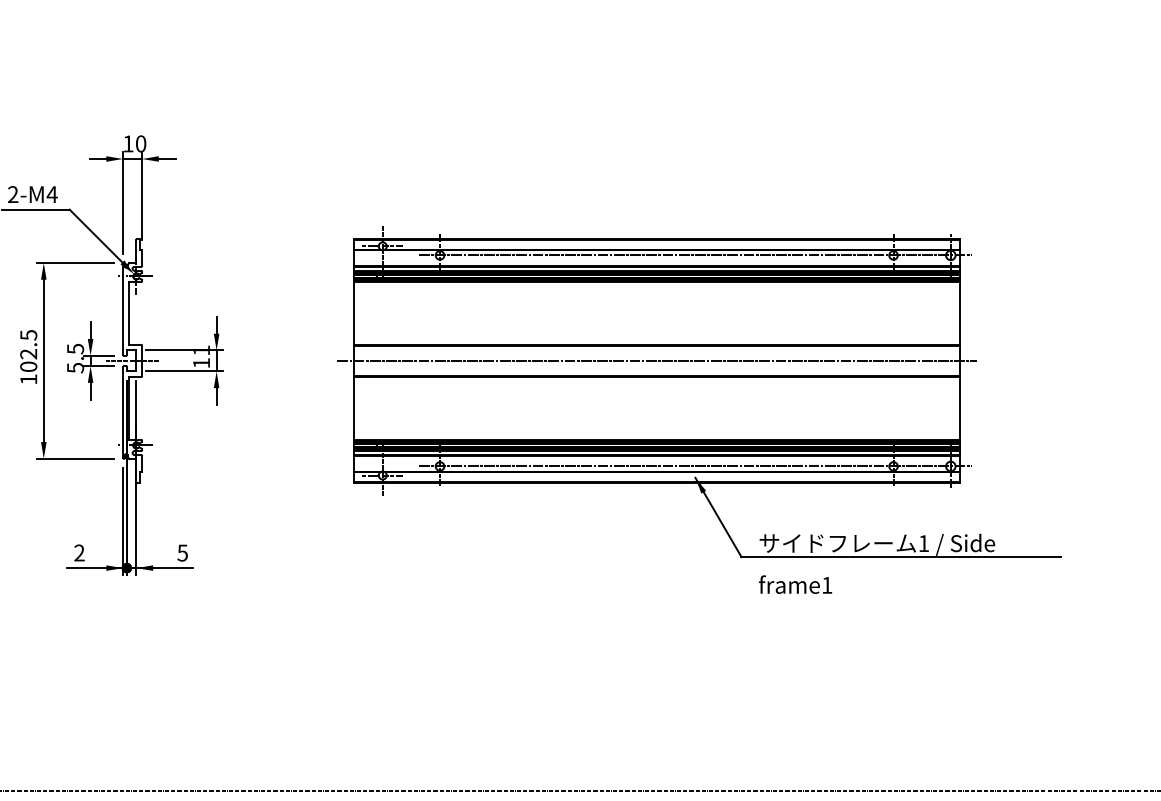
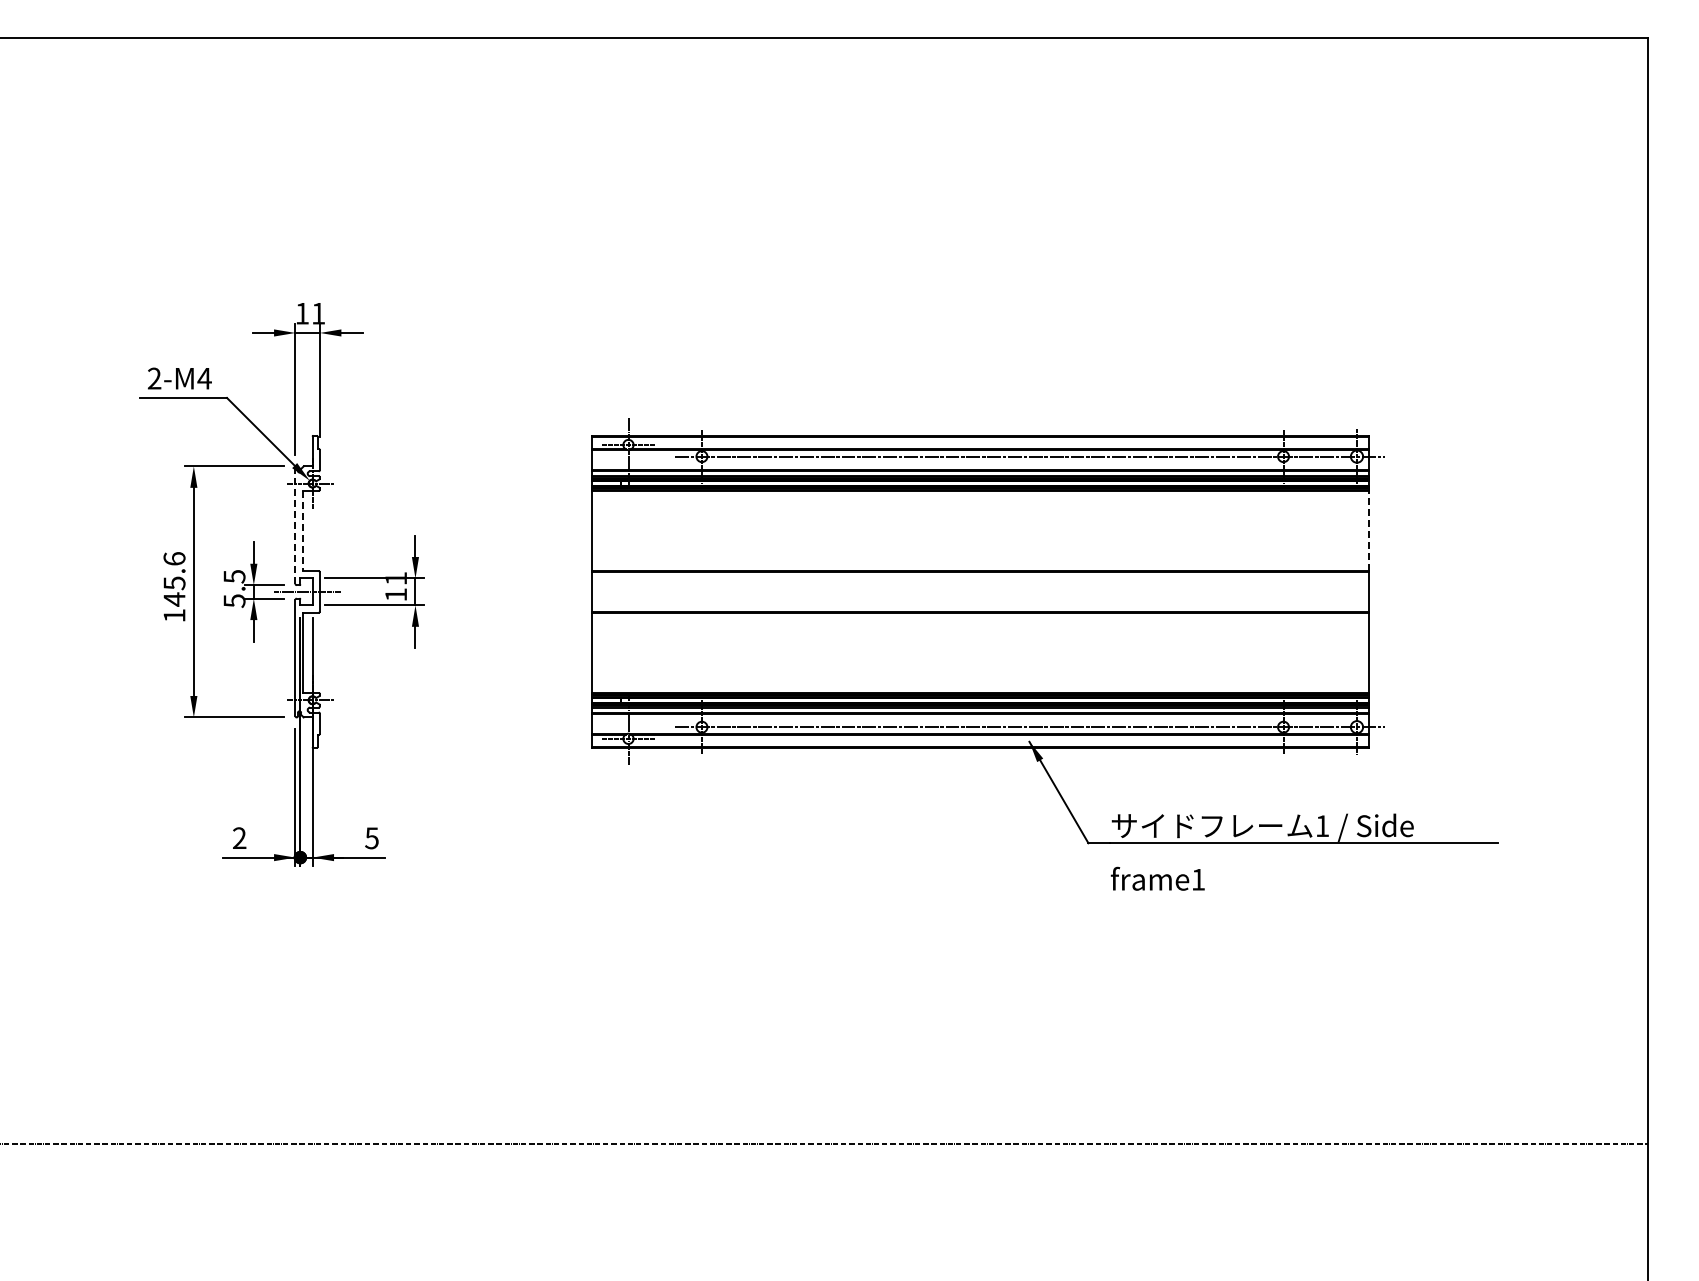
text: (141, 143) -> (318, 313), 10 -> 11
line: (123, 309) -> (295, 525), solid -> dashed
line: (128, 313) -> (302, 531), solid -> dashed
line: (960, 313) -> (1369, 530), solid -> dashed
text: (28, 351) -> (174, 579), 102.5 -> 145.6
line: (657, 360) -> (980, 591), removed

